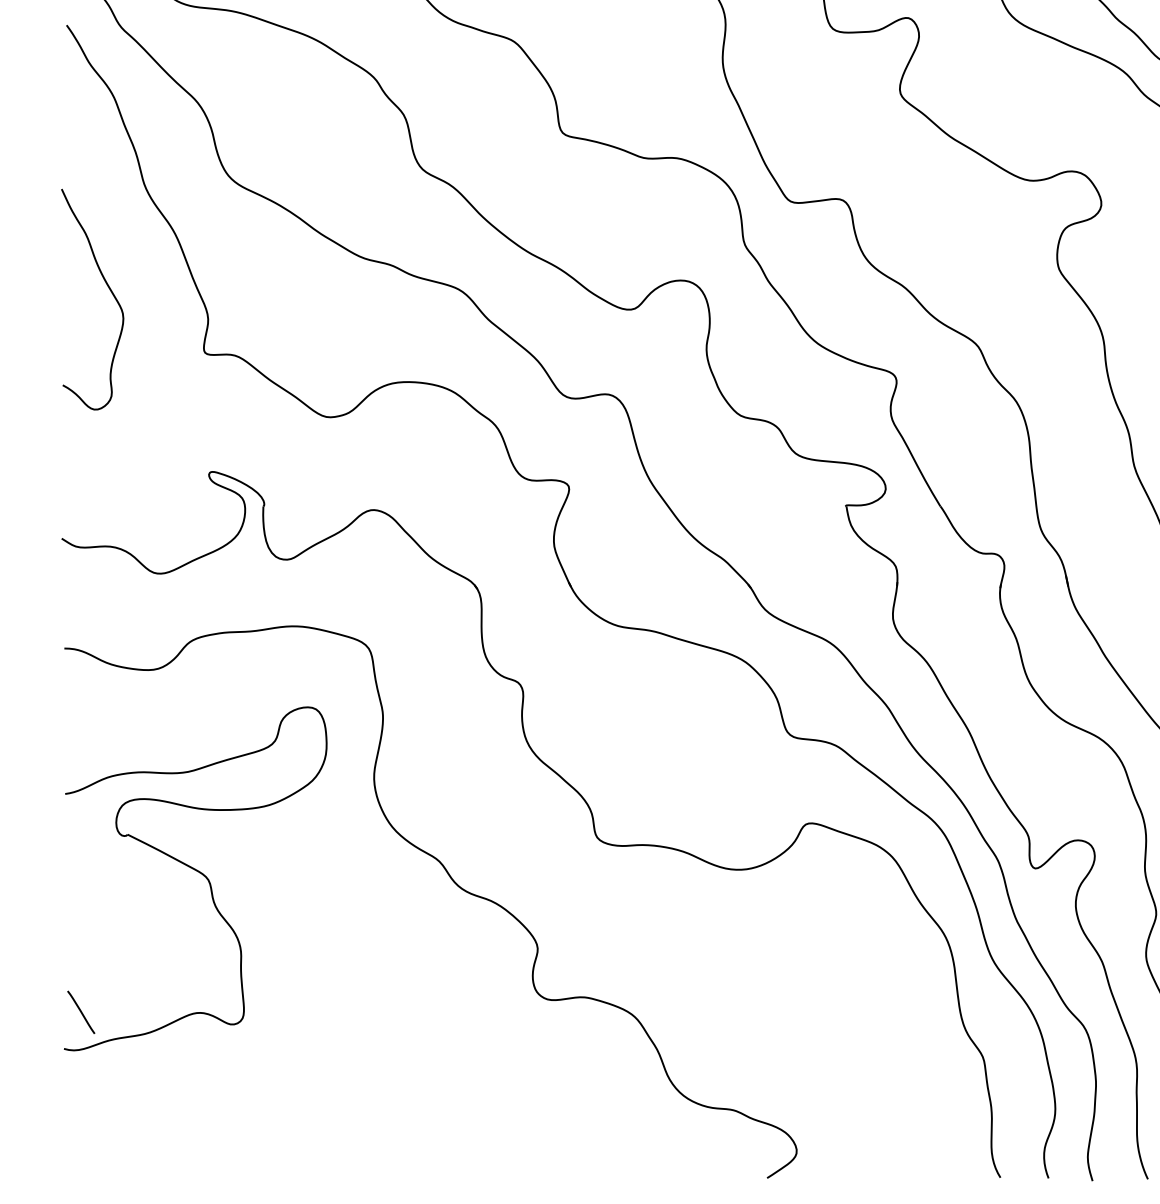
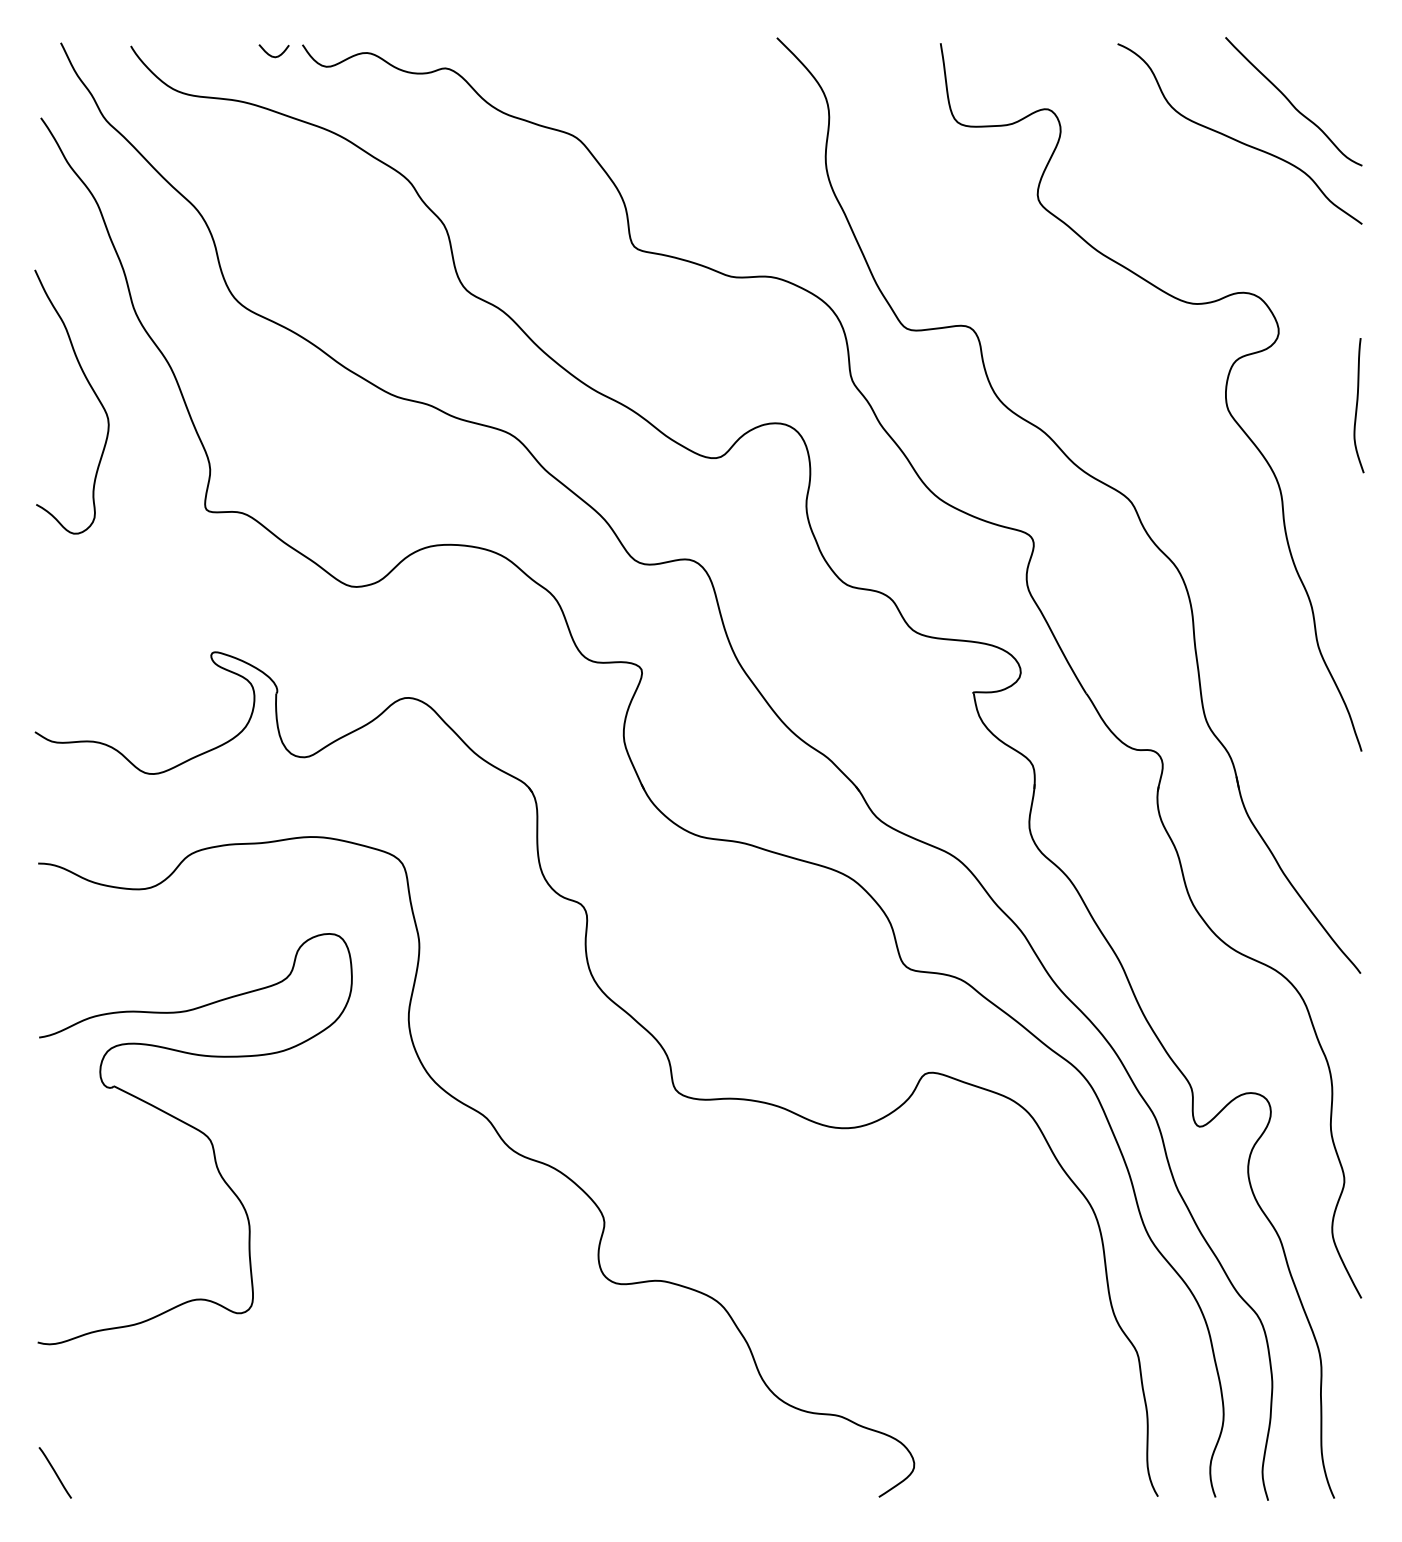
curve: (108, 289) -> (91, 389), moved
line: (80, 1012) -> (54, 1472), moved

